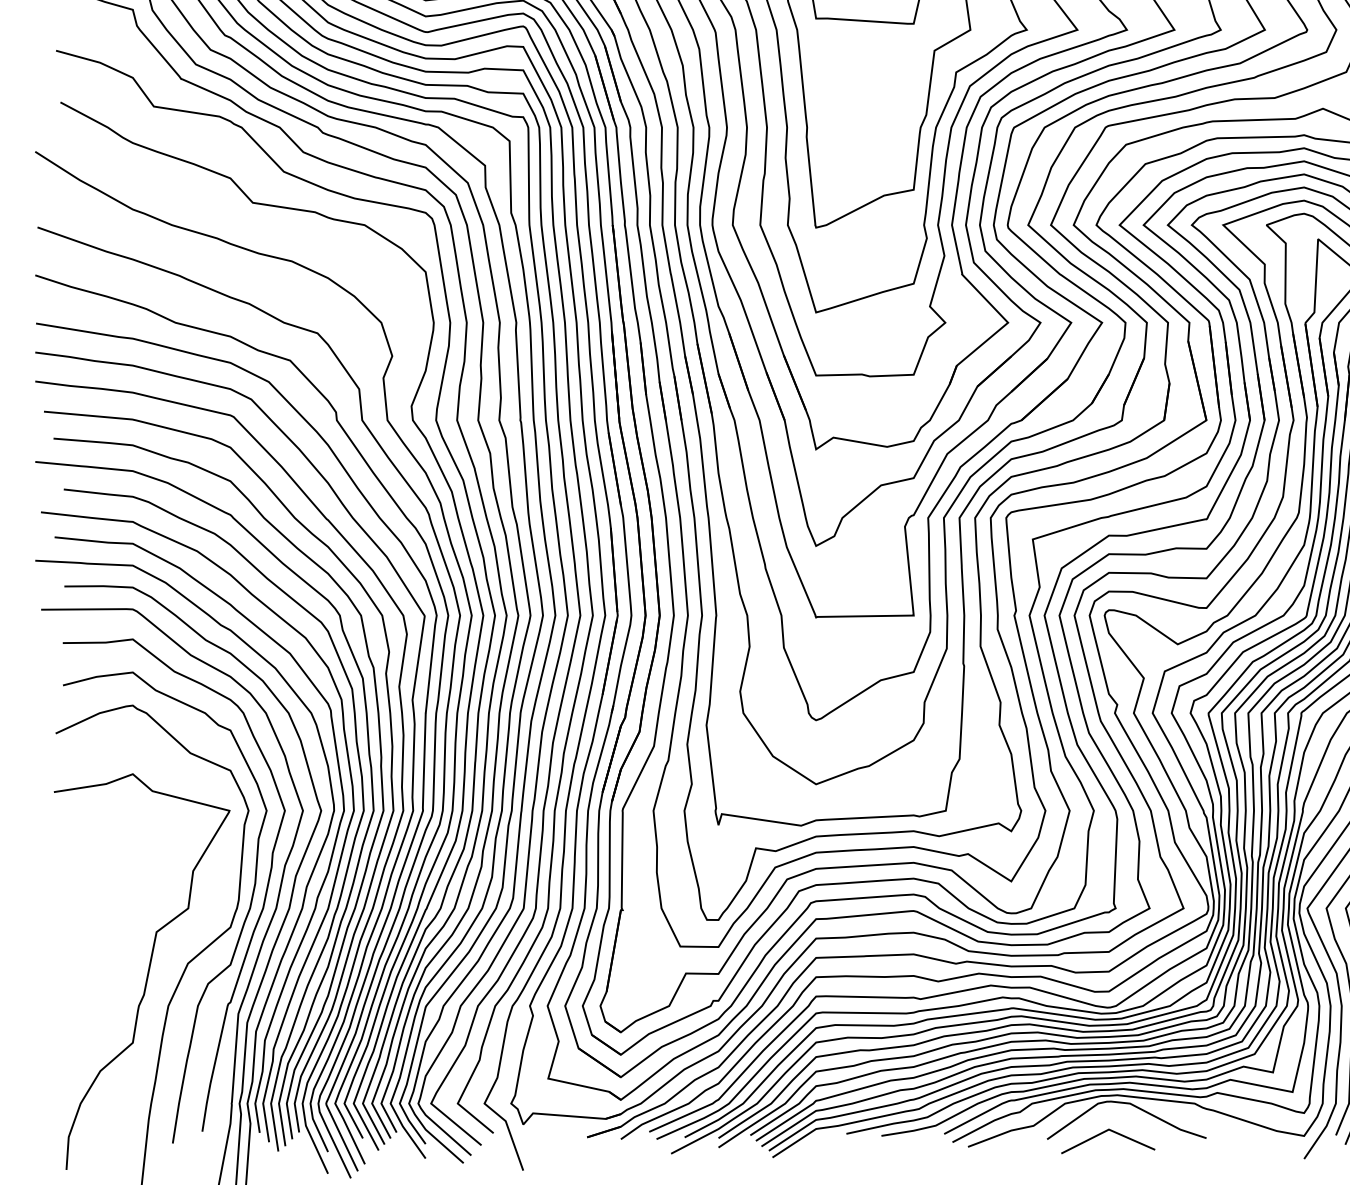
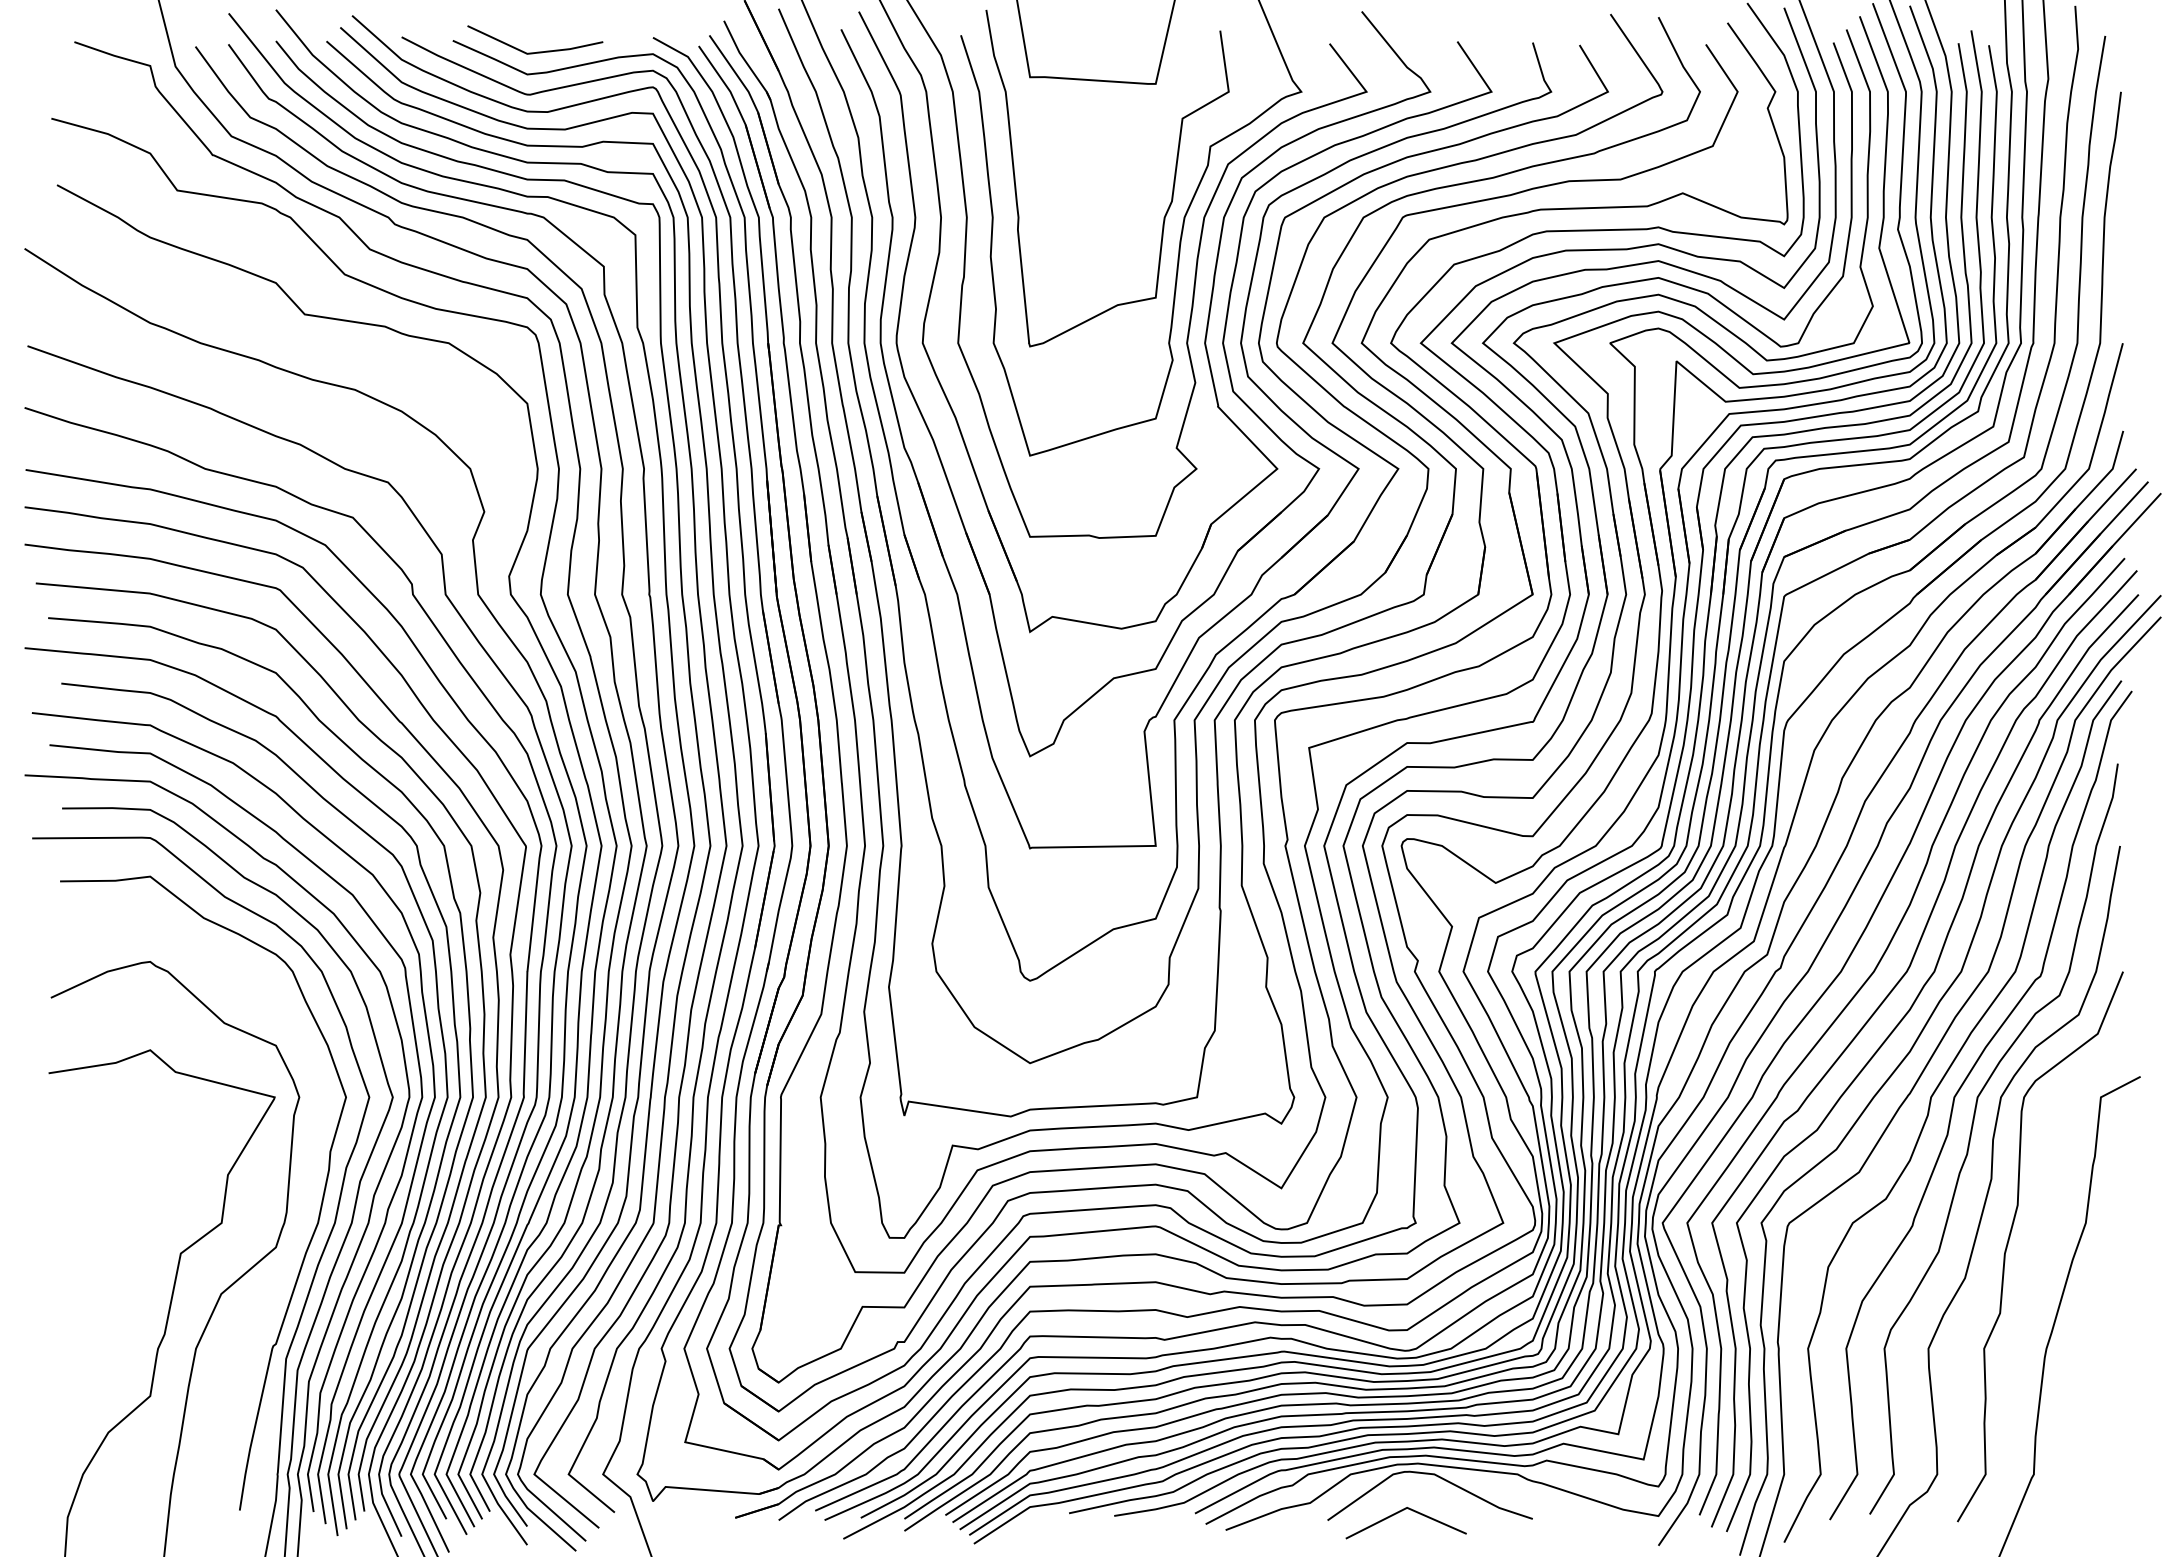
curve: (240, 932) -> (288, 1254), removed

